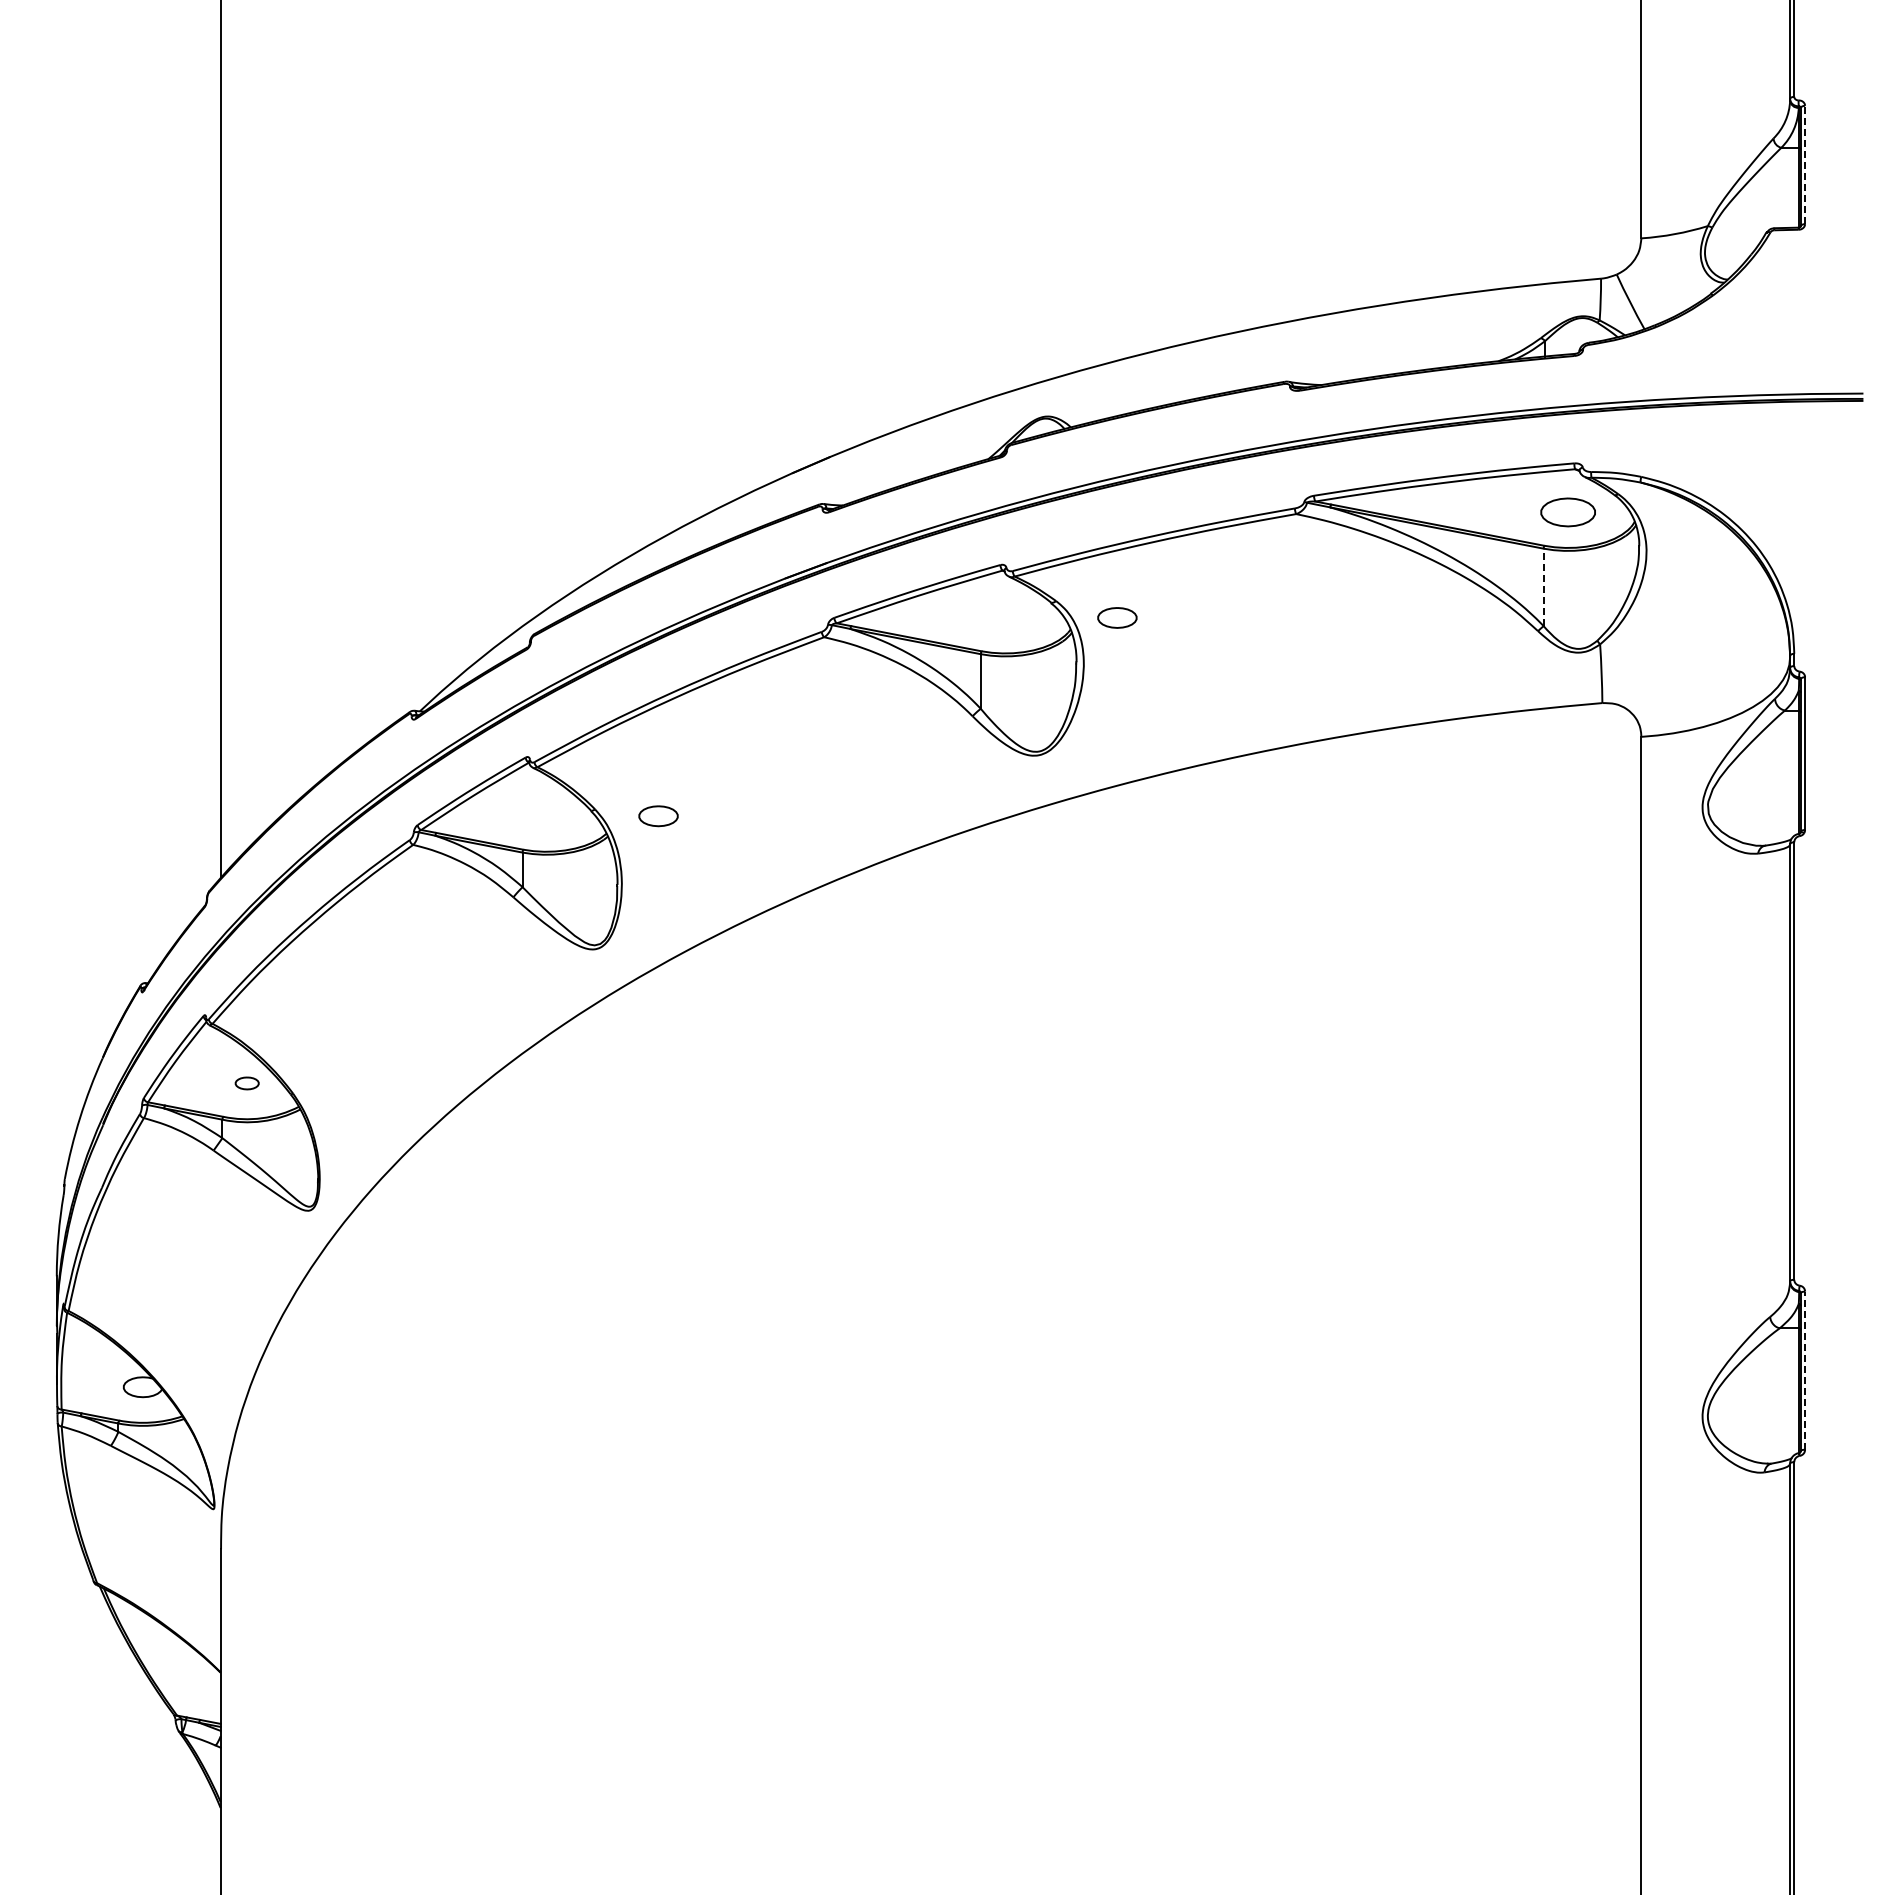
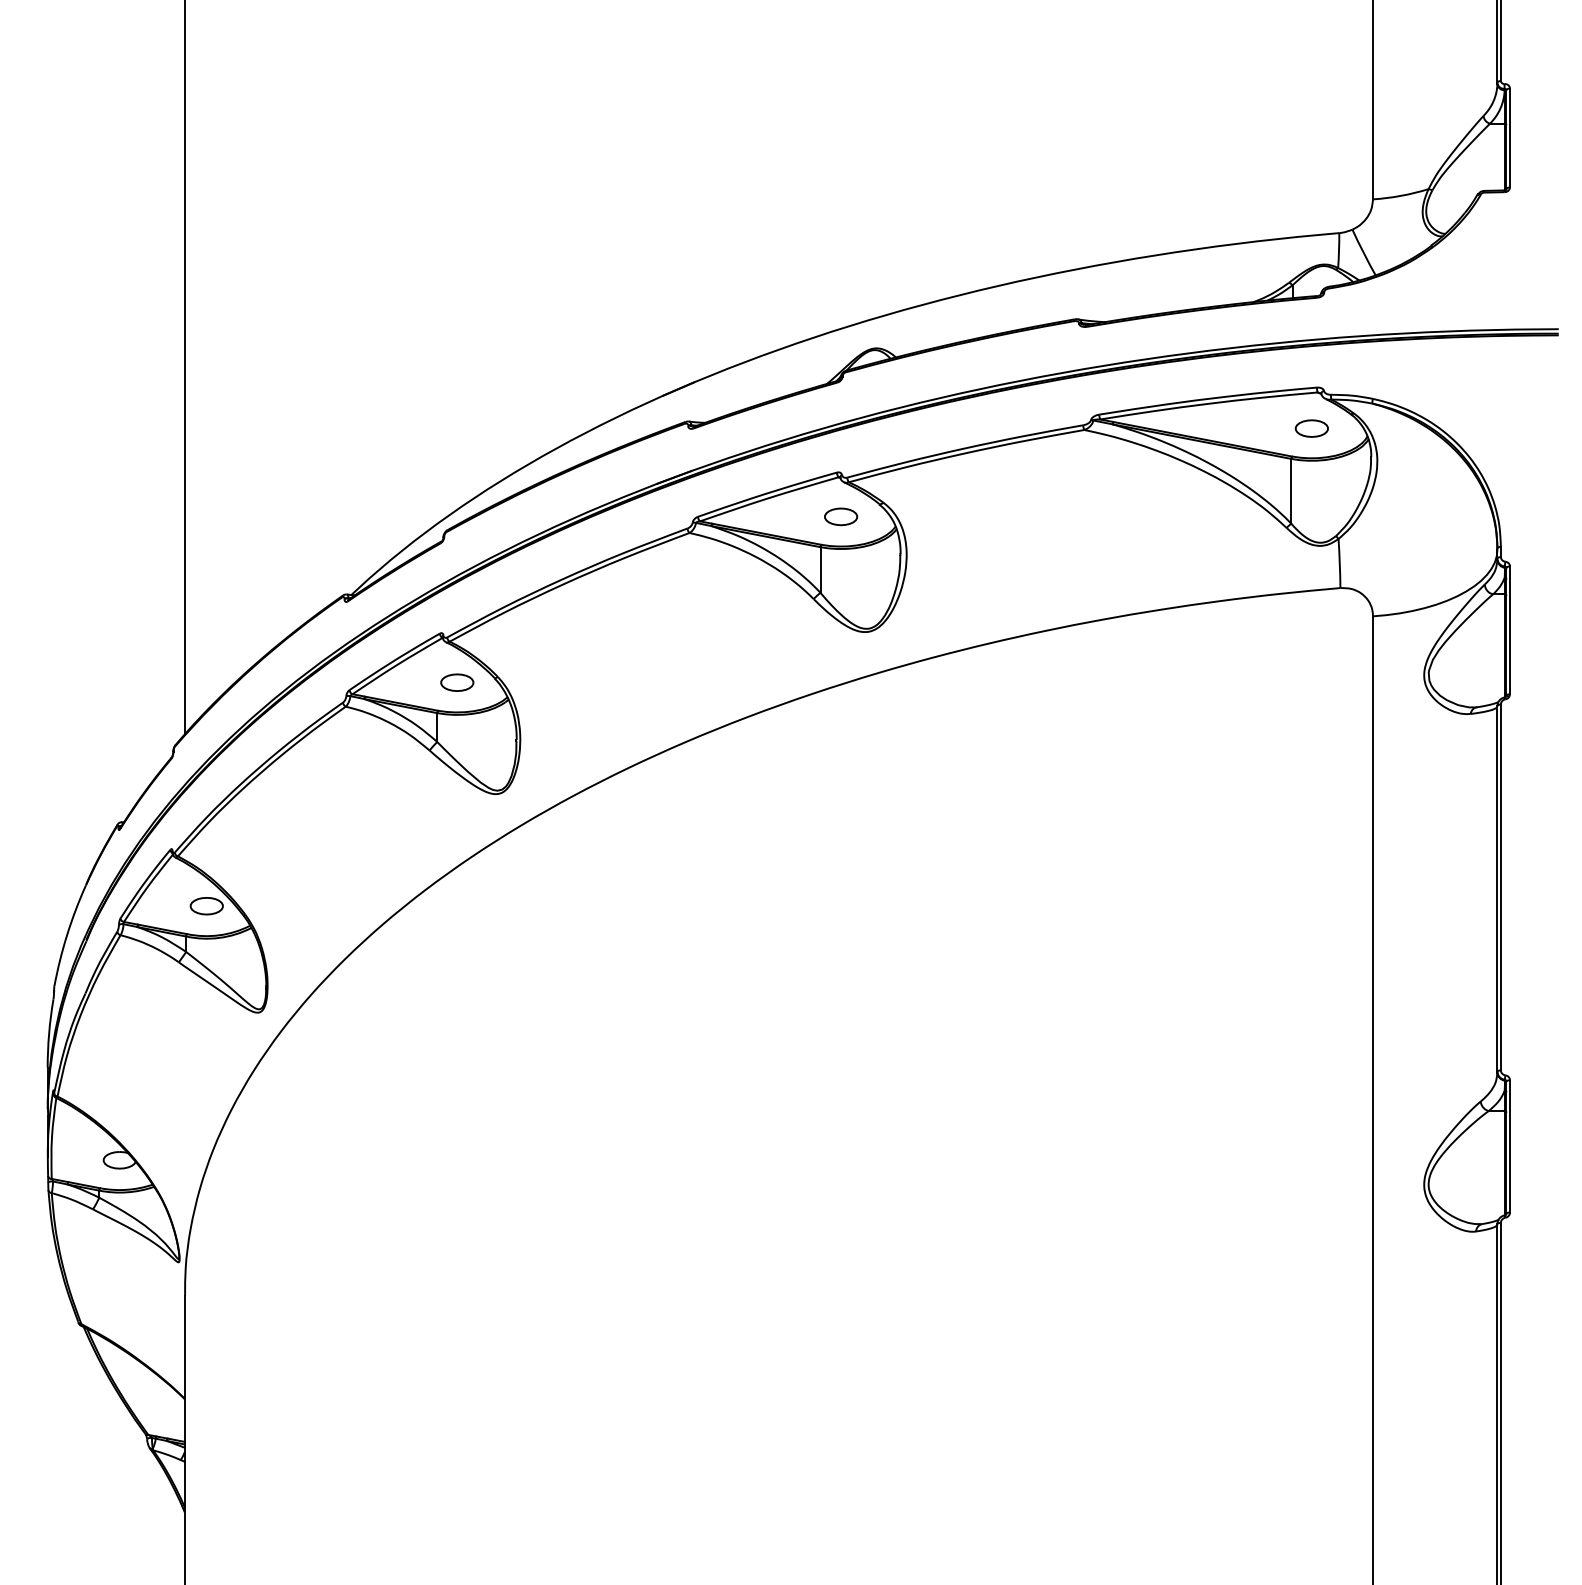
line: (1805, 164) -> (1510, 137), dashed -> solid
part: (1568, 512) -> (1312, 428), size x0.71
line: (1543, 587) -> (1291, 491), dashed -> solid
part: (1117, 617) -> (841, 516), moved
part: (658, 816) -> (457, 682), moved
part: (247, 1083) -> (207, 906), size x1.67
line: (1805, 1370) -> (1510, 1146), dashed -> solid

